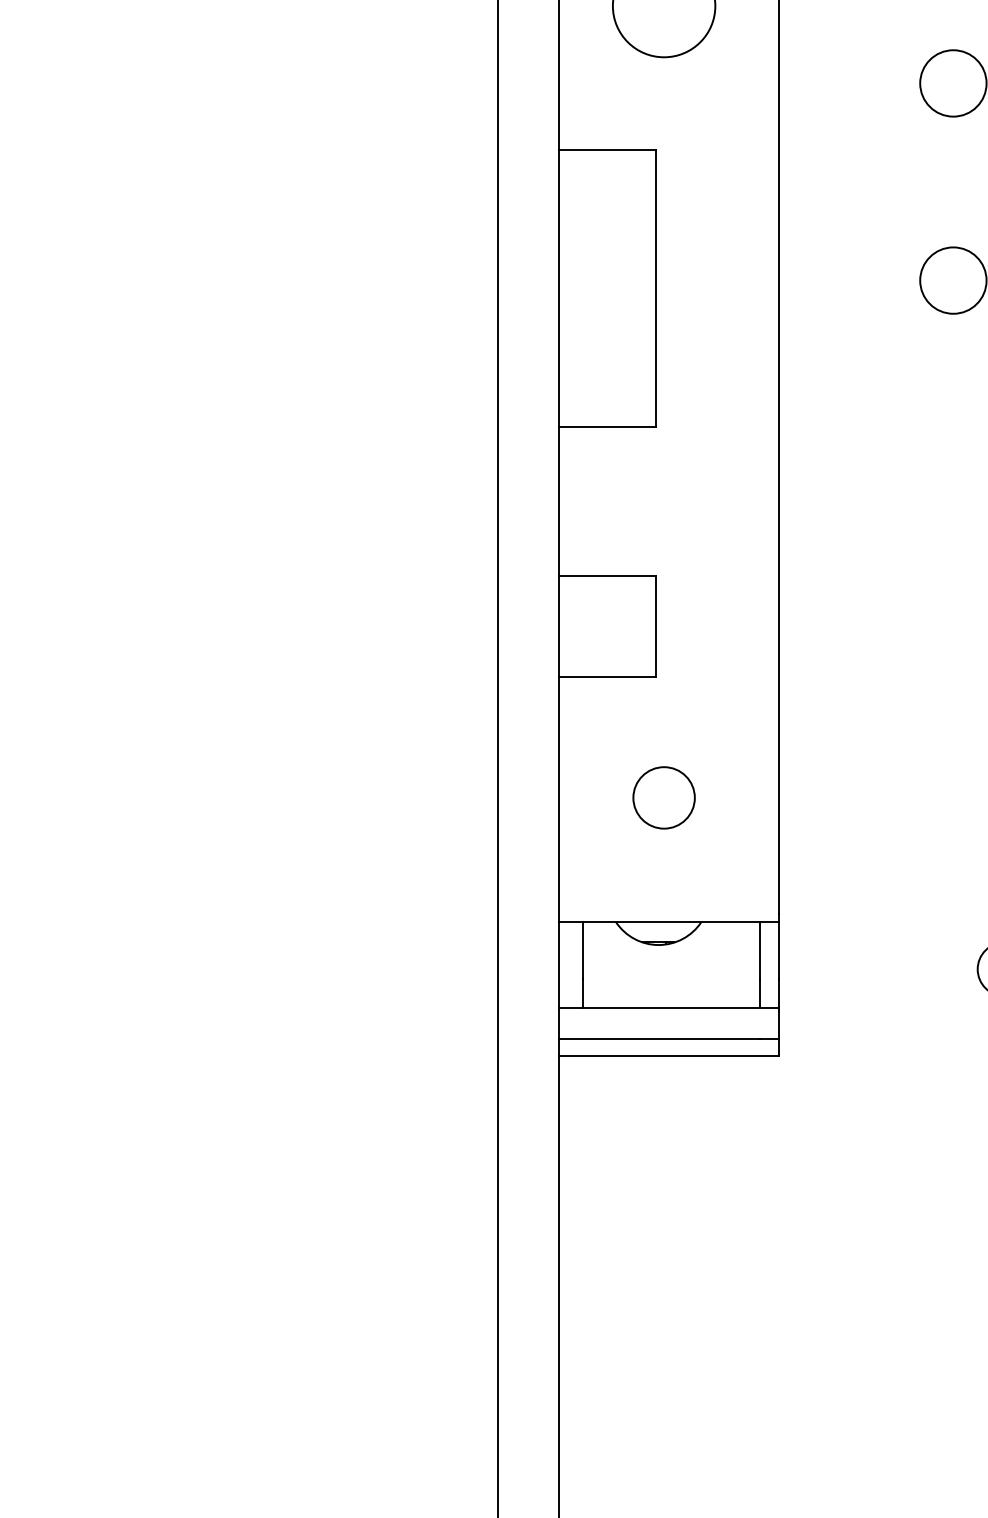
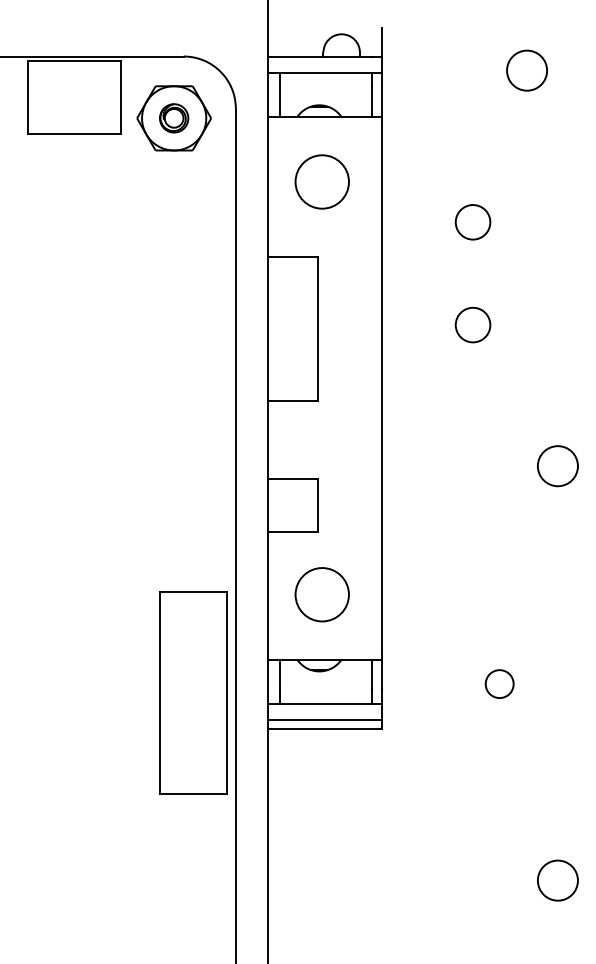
circle: (662, 797) -> (321, 594), size x1.67
part: (417, 985) -> (193, 692), added

